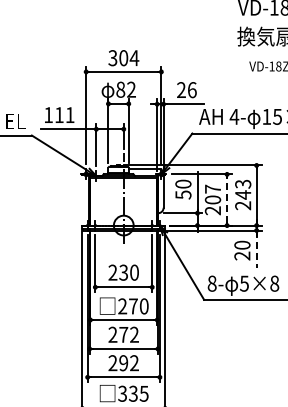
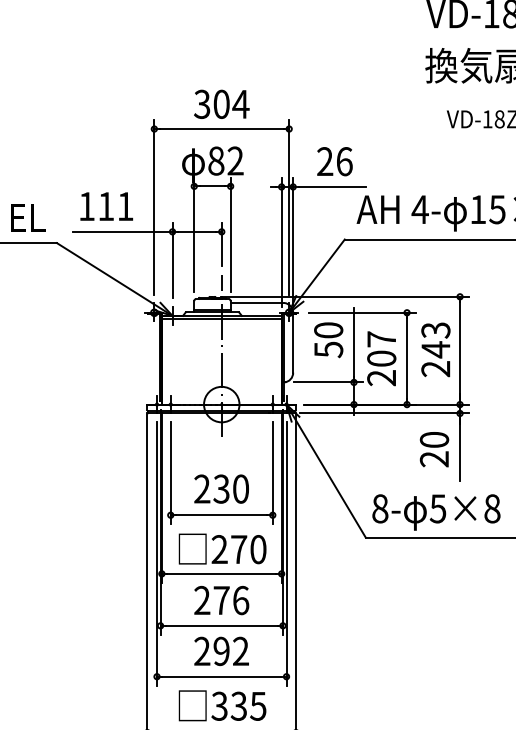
line: (227, 199) -> (407, 357), dashed -> solid
line: (256, 249) -> (459, 447), dashed -> solid
text: (134, 334) -> (240, 599), 272 -> 276

